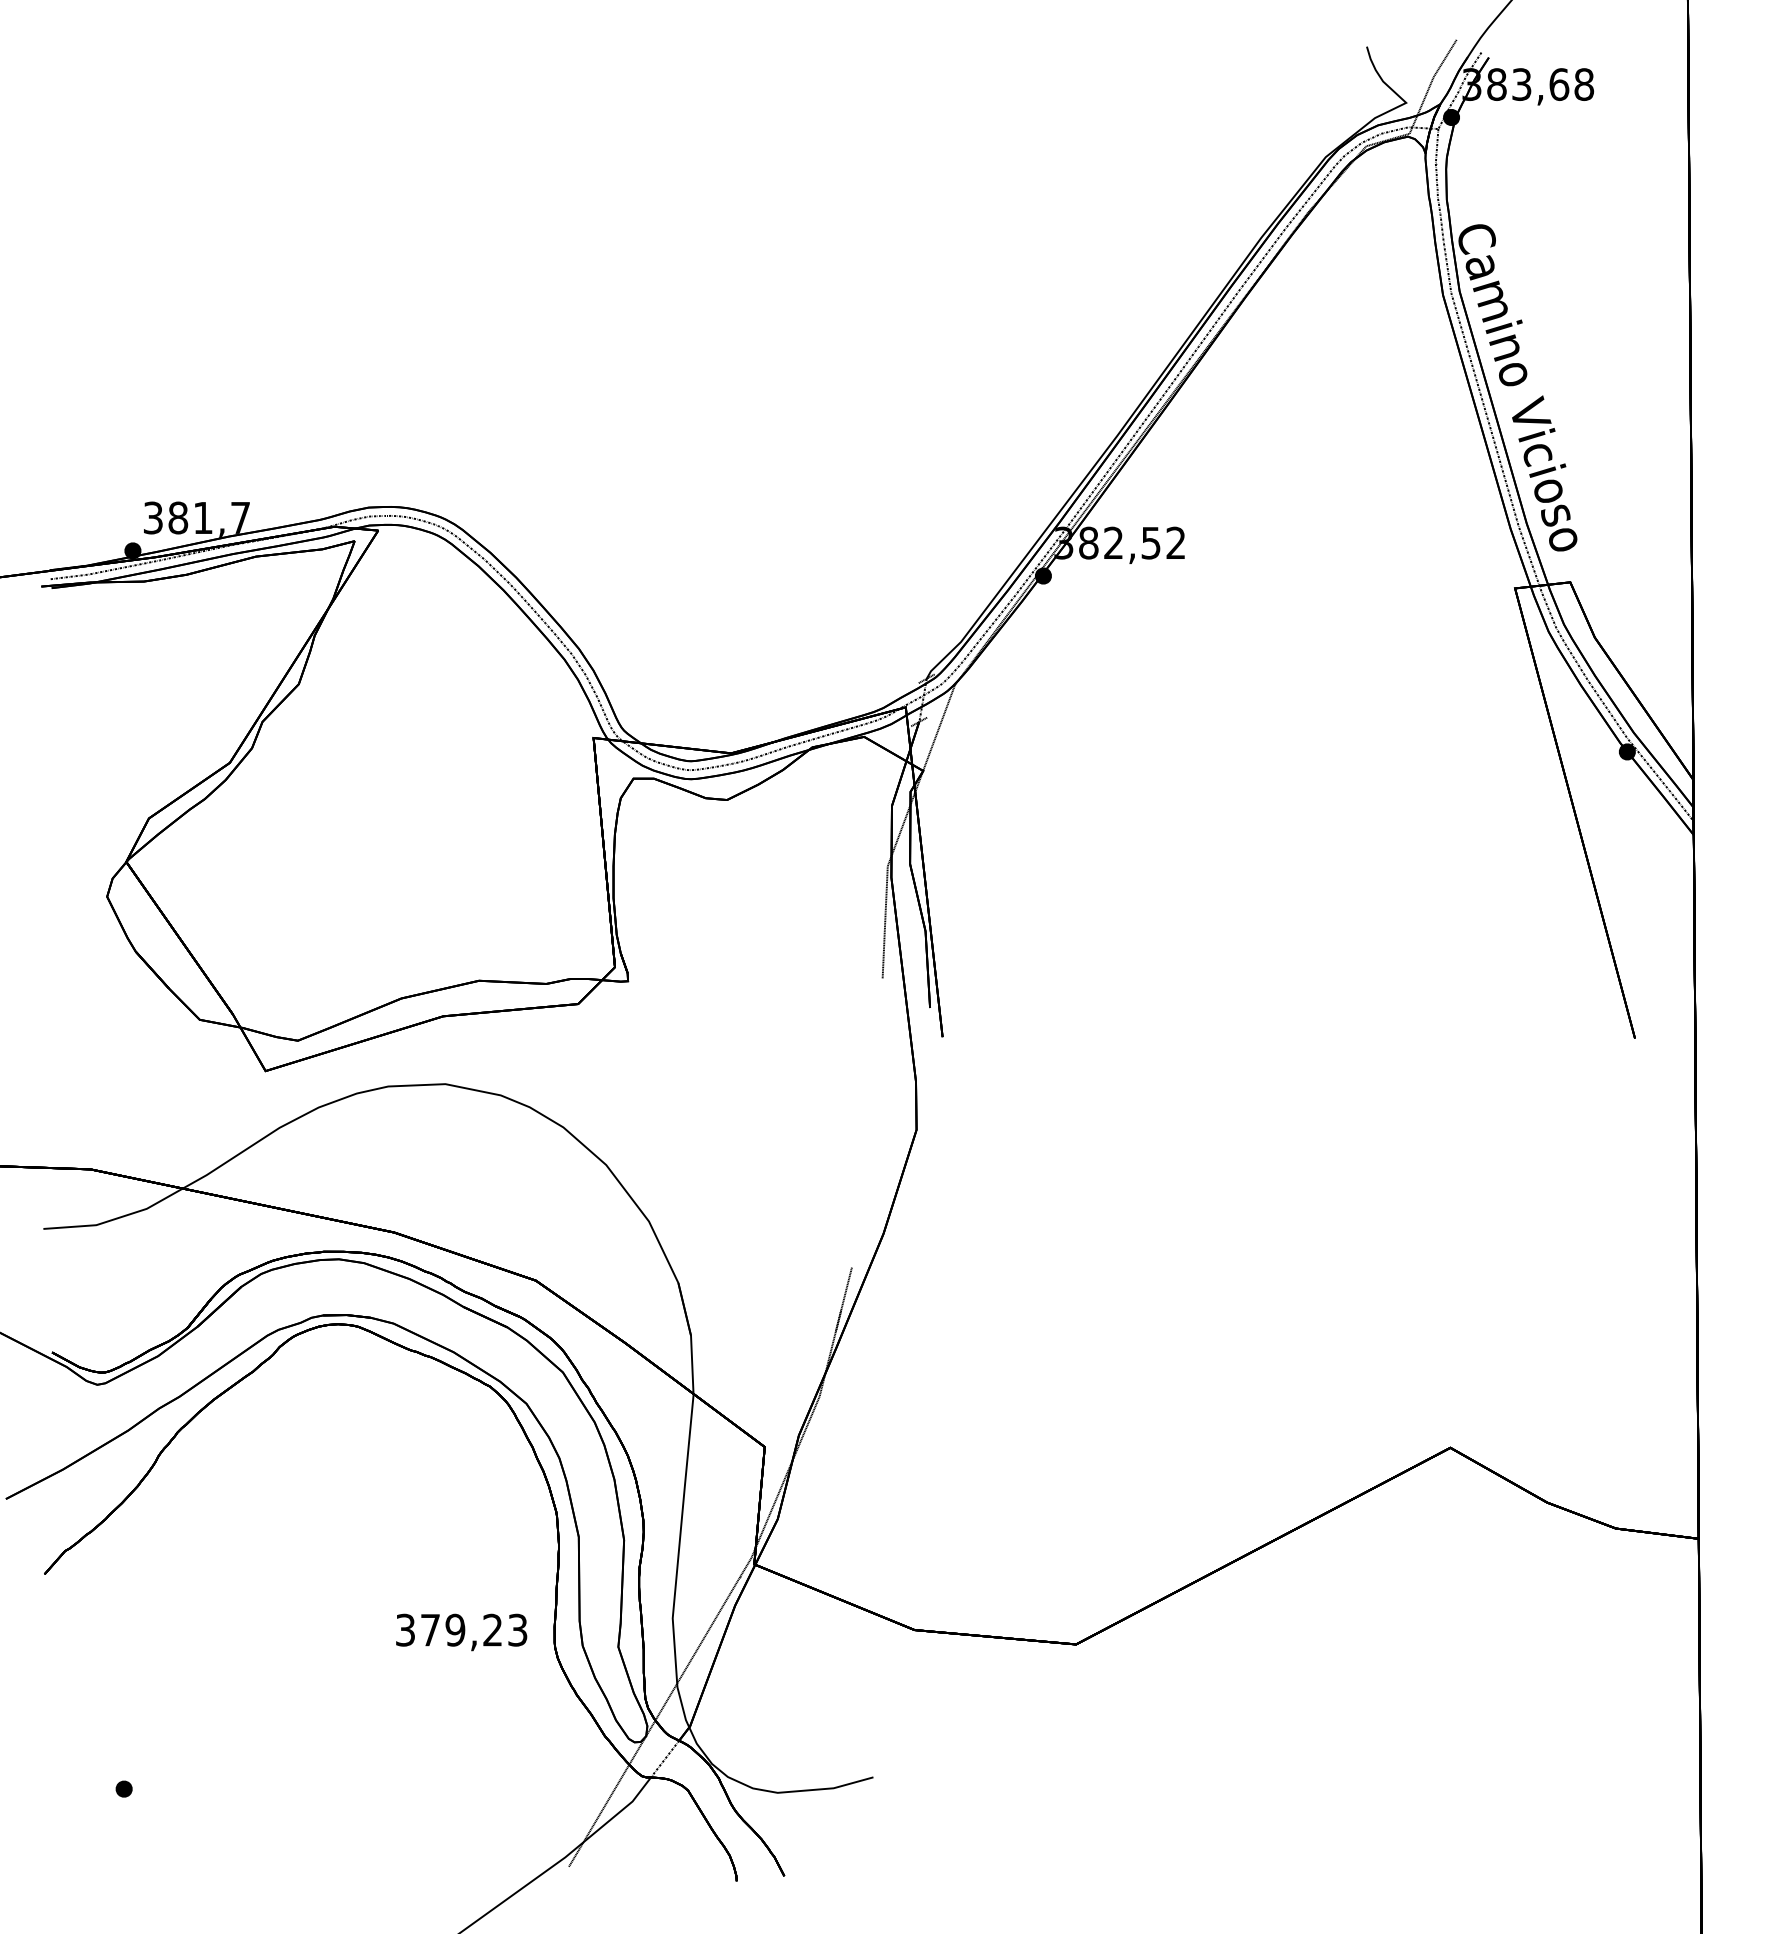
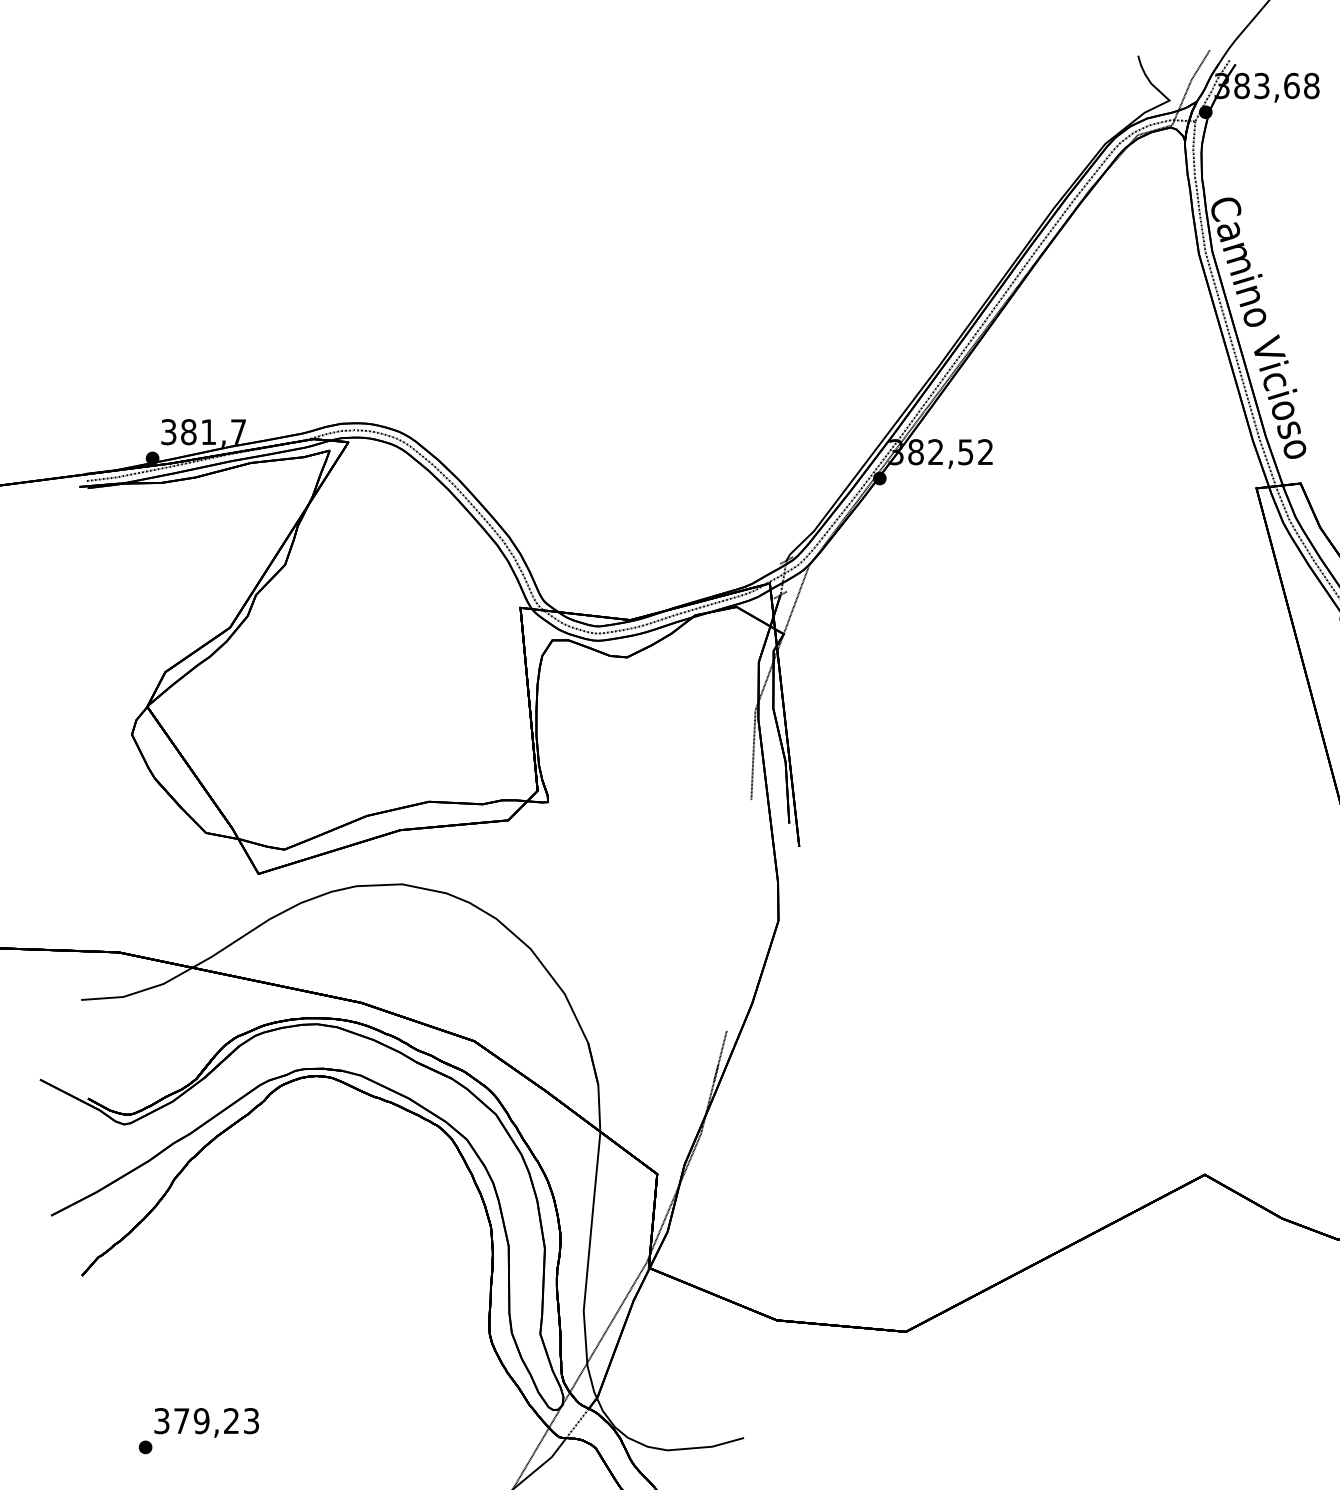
text: (461, 1632) -> (206, 1422), moved

